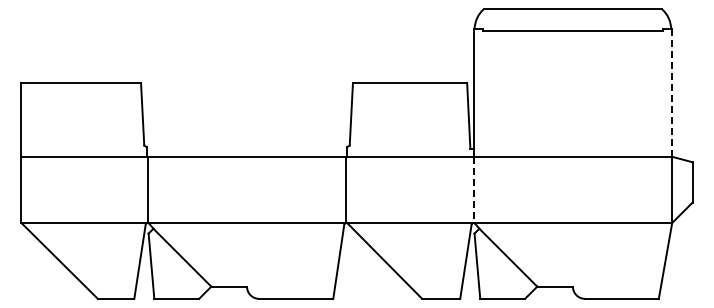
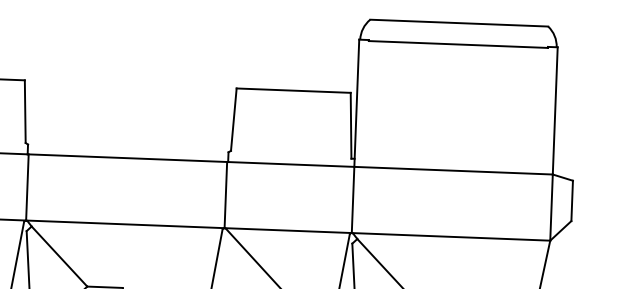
line: (672, 93) -> (555, 111), dashed -> solid
line: (473, 190) -> (352, 200), dashed -> solid

